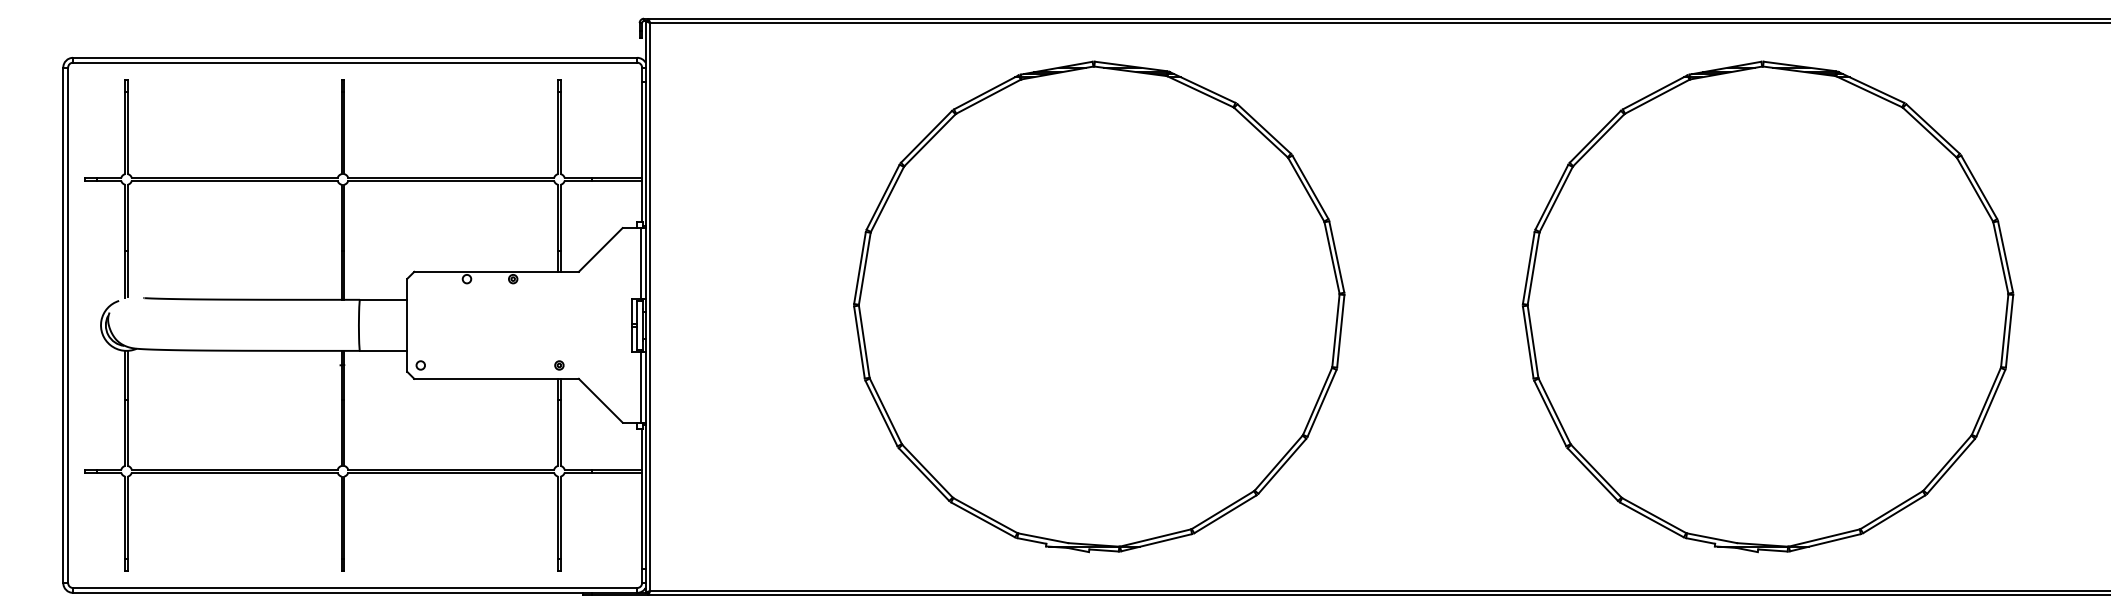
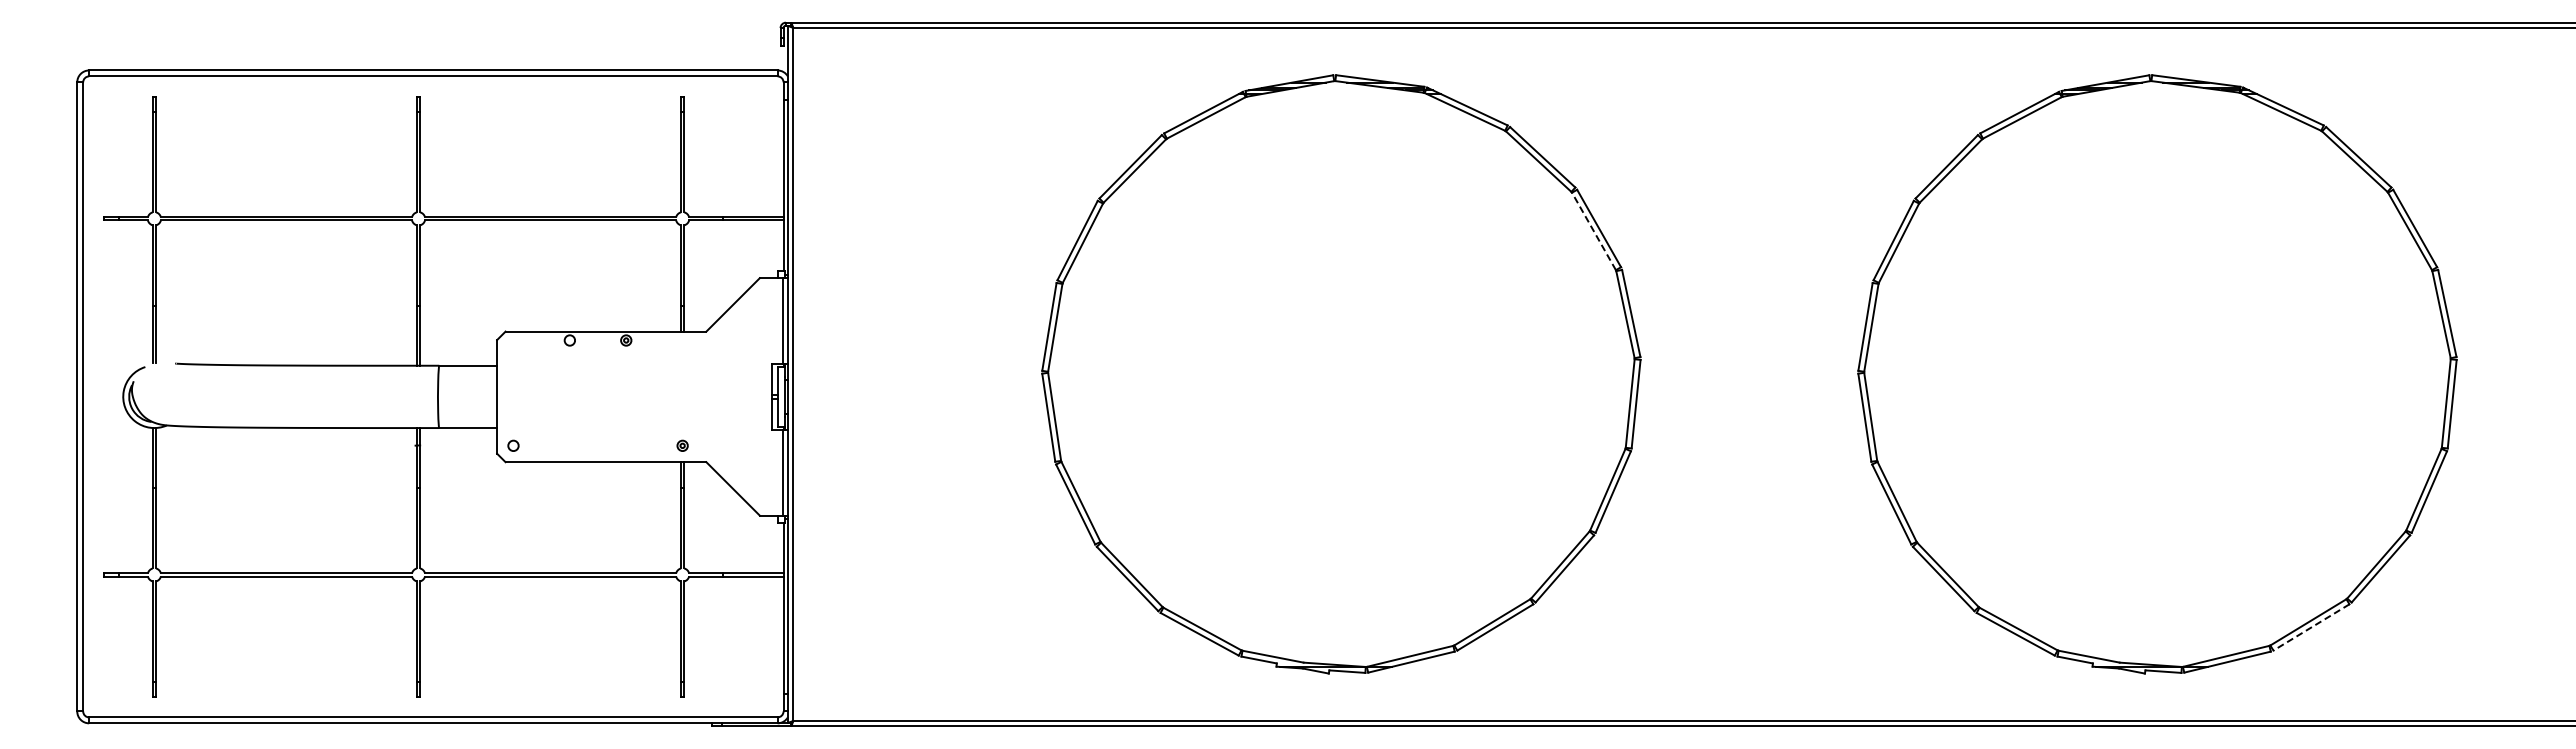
line: (1305, 189) -> (1593, 231), solid -> dashed
line: (1894, 514) -> (2311, 627), solid -> dashed

